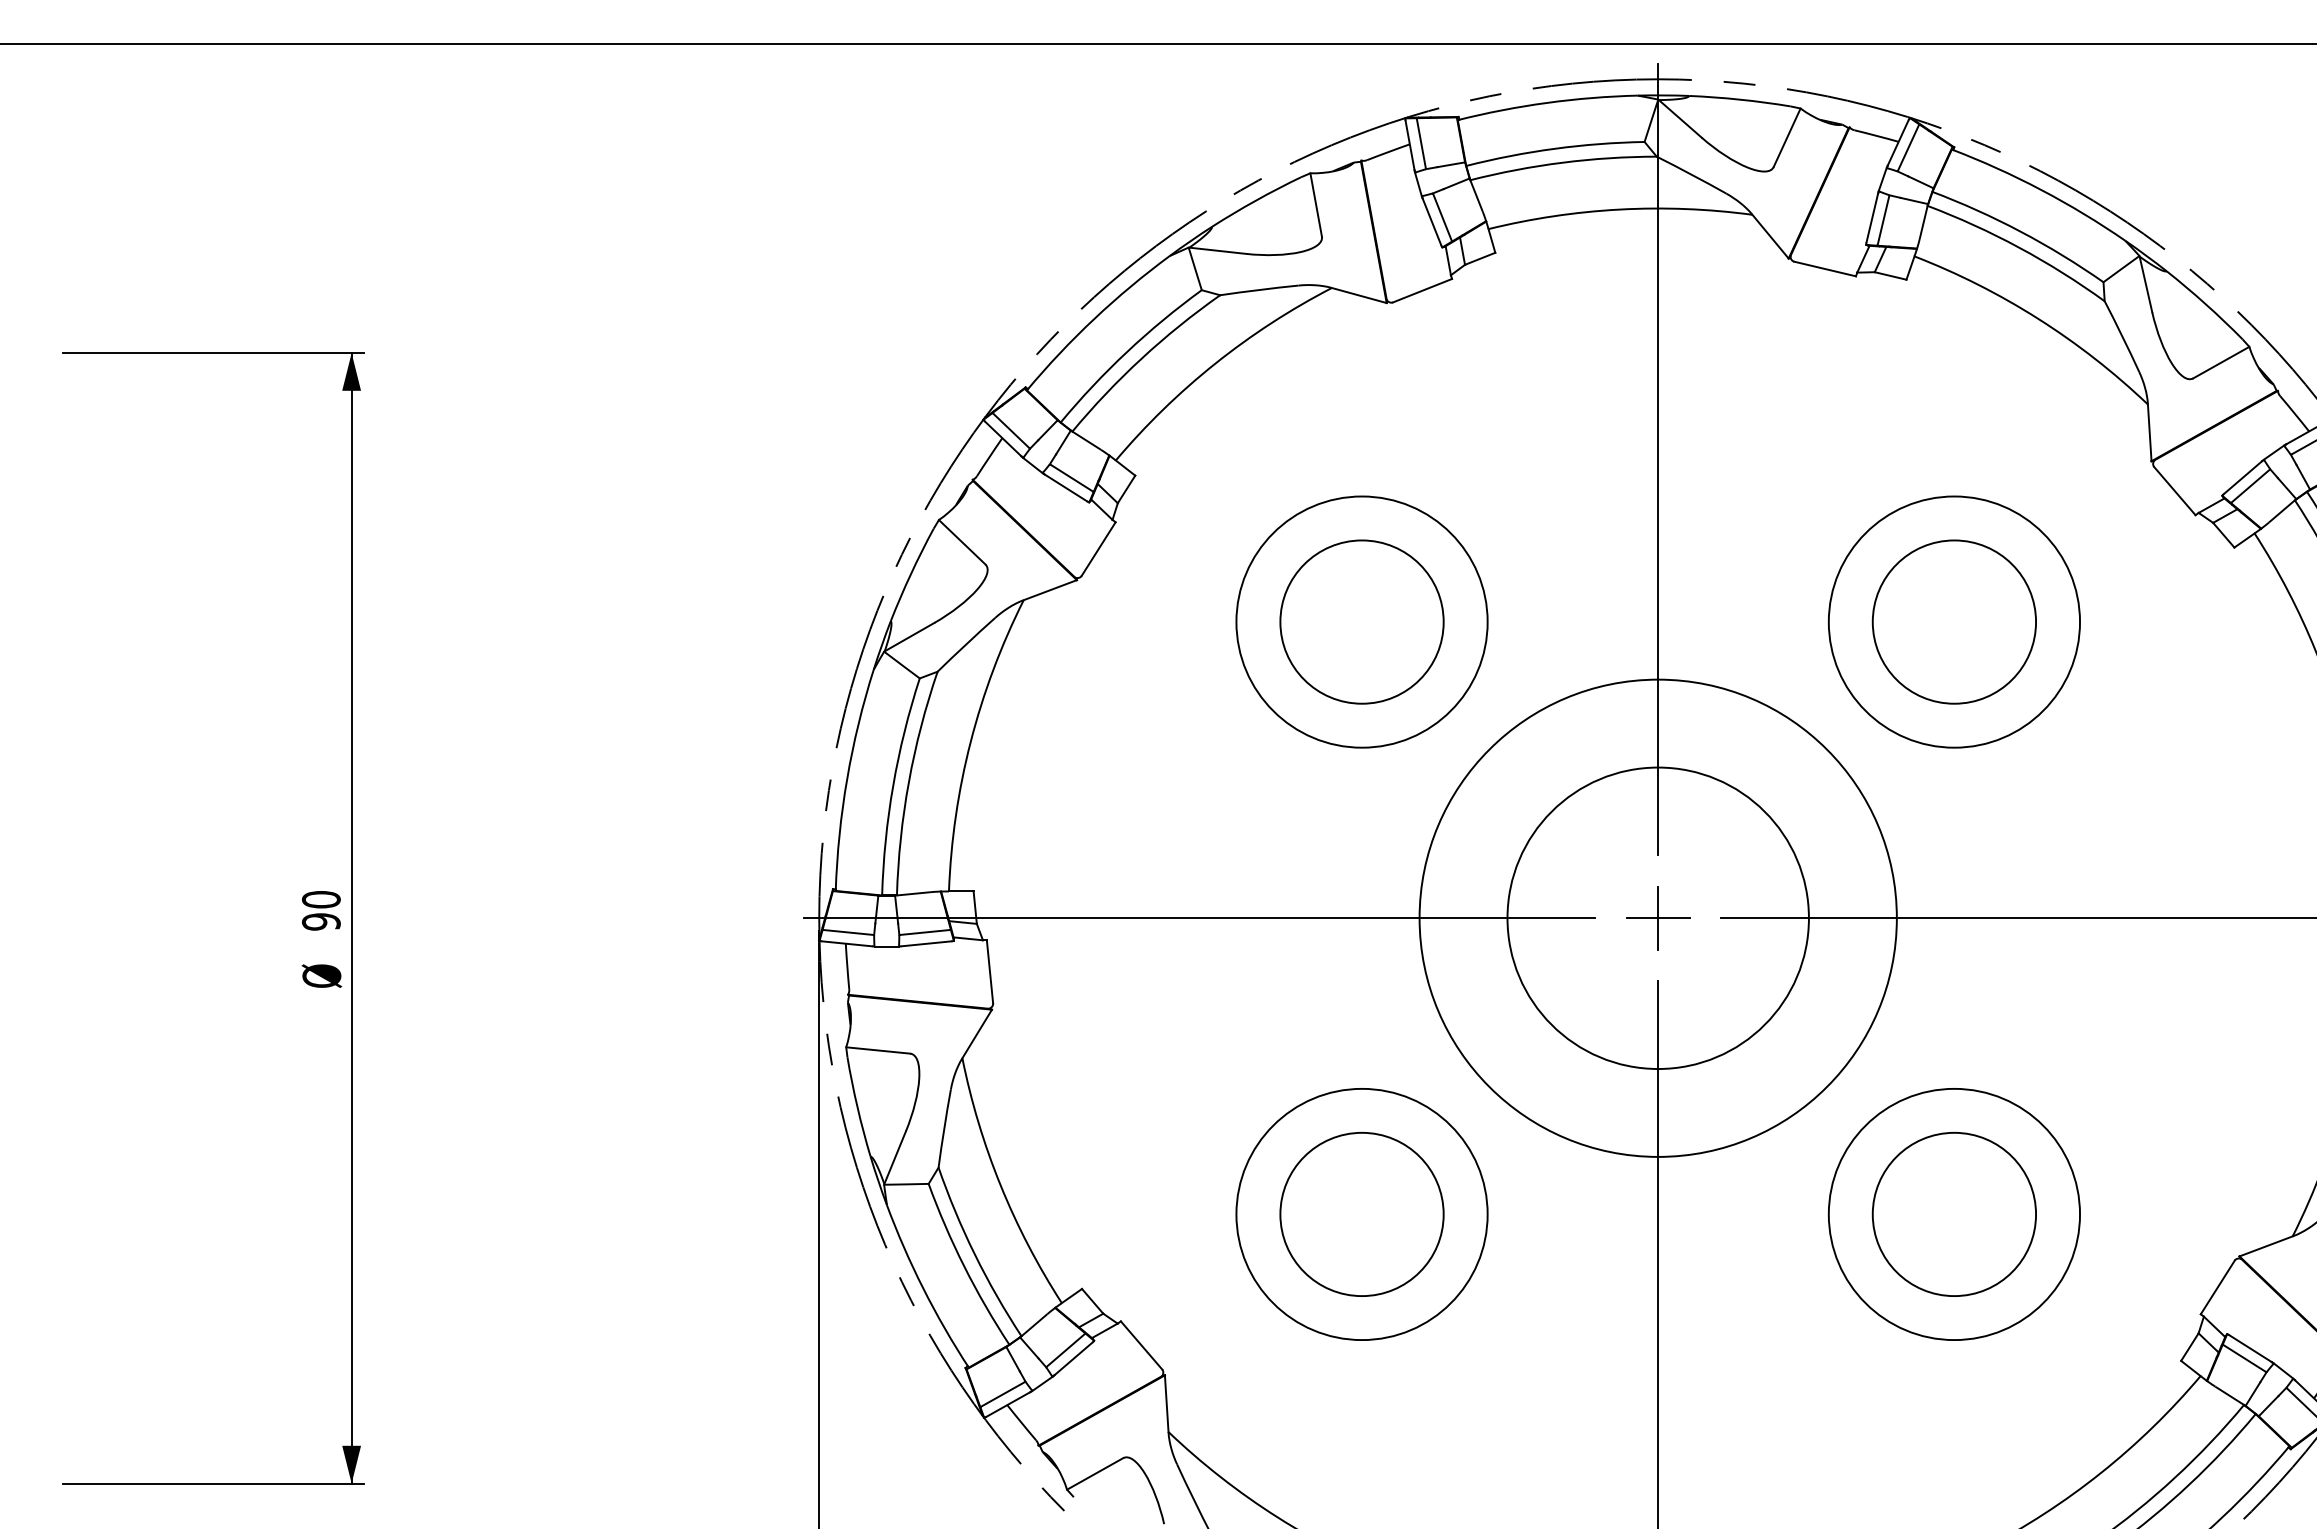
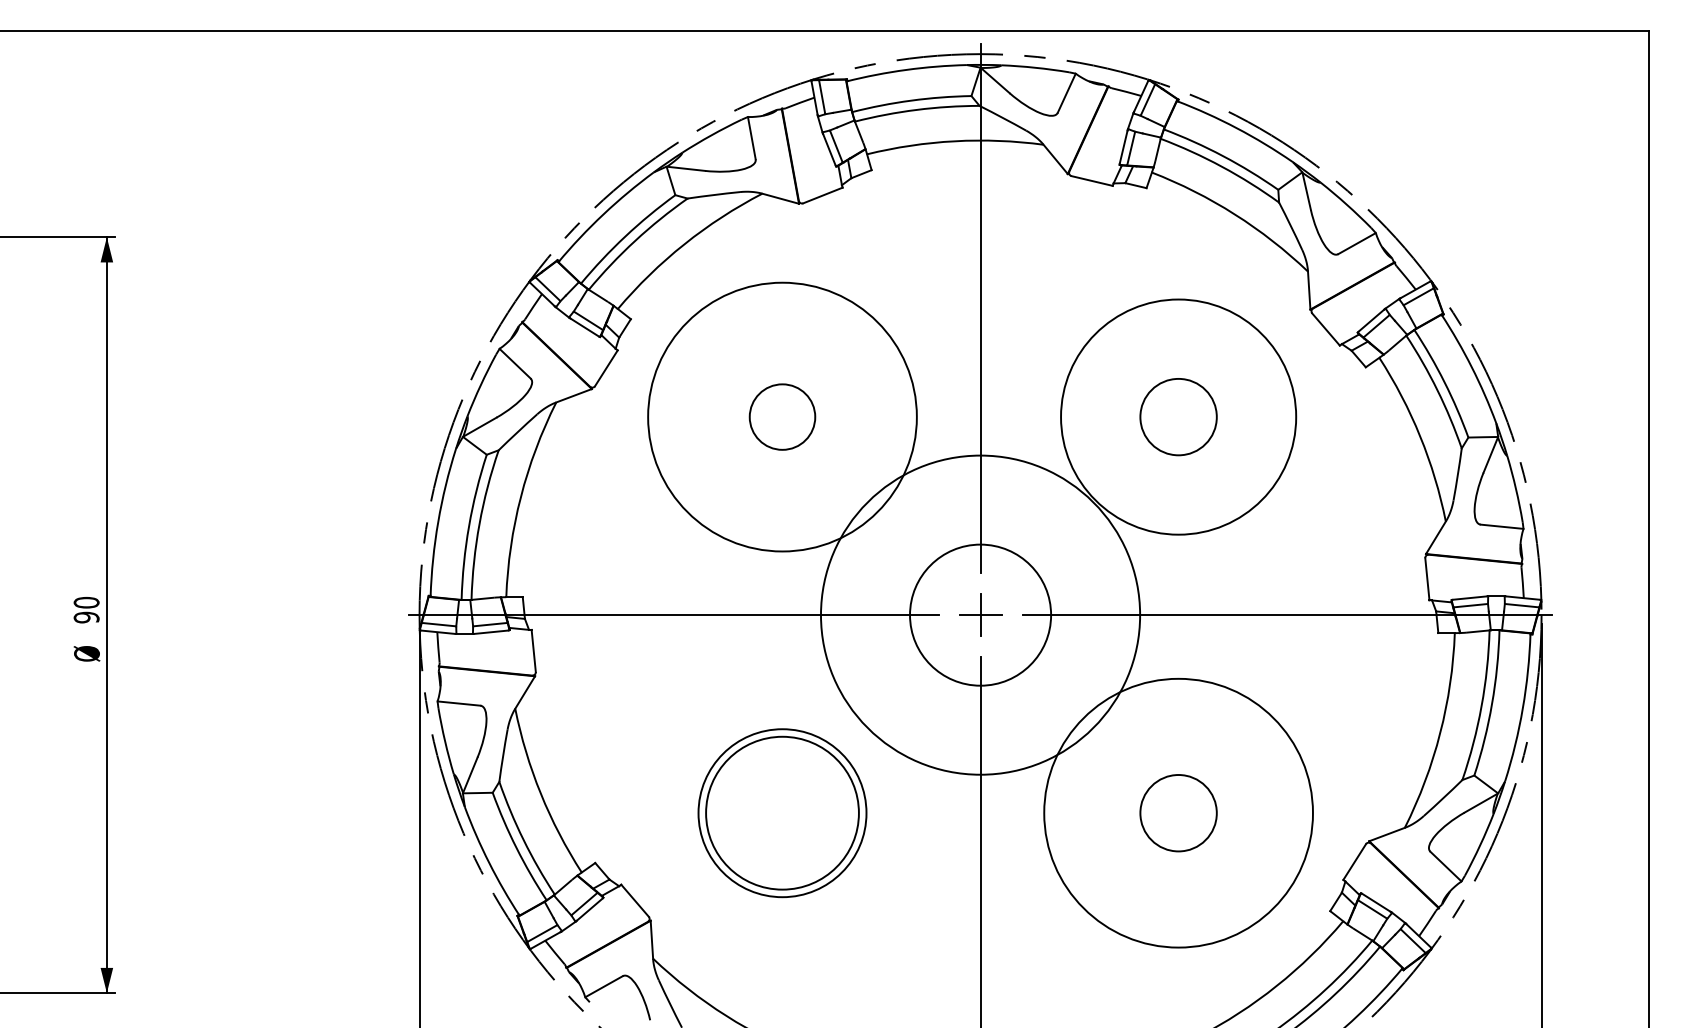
circle: (1362, 621) -> (782, 416), size x0.6
circle: (1954, 621) -> (1178, 416), size x0.7
circle: (1362, 622) -> (782, 417), size x1.6
circle: (1954, 622) -> (1178, 417), size x1.4
circle: (1658, 917) -> (980, 614), size x0.7
circle: (1362, 1213) -> (782, 812), size x1.4
circle: (1954, 1213) -> (1178, 812), size x0.7
circle: (1954, 1214) -> (1178, 813), size x1.6

